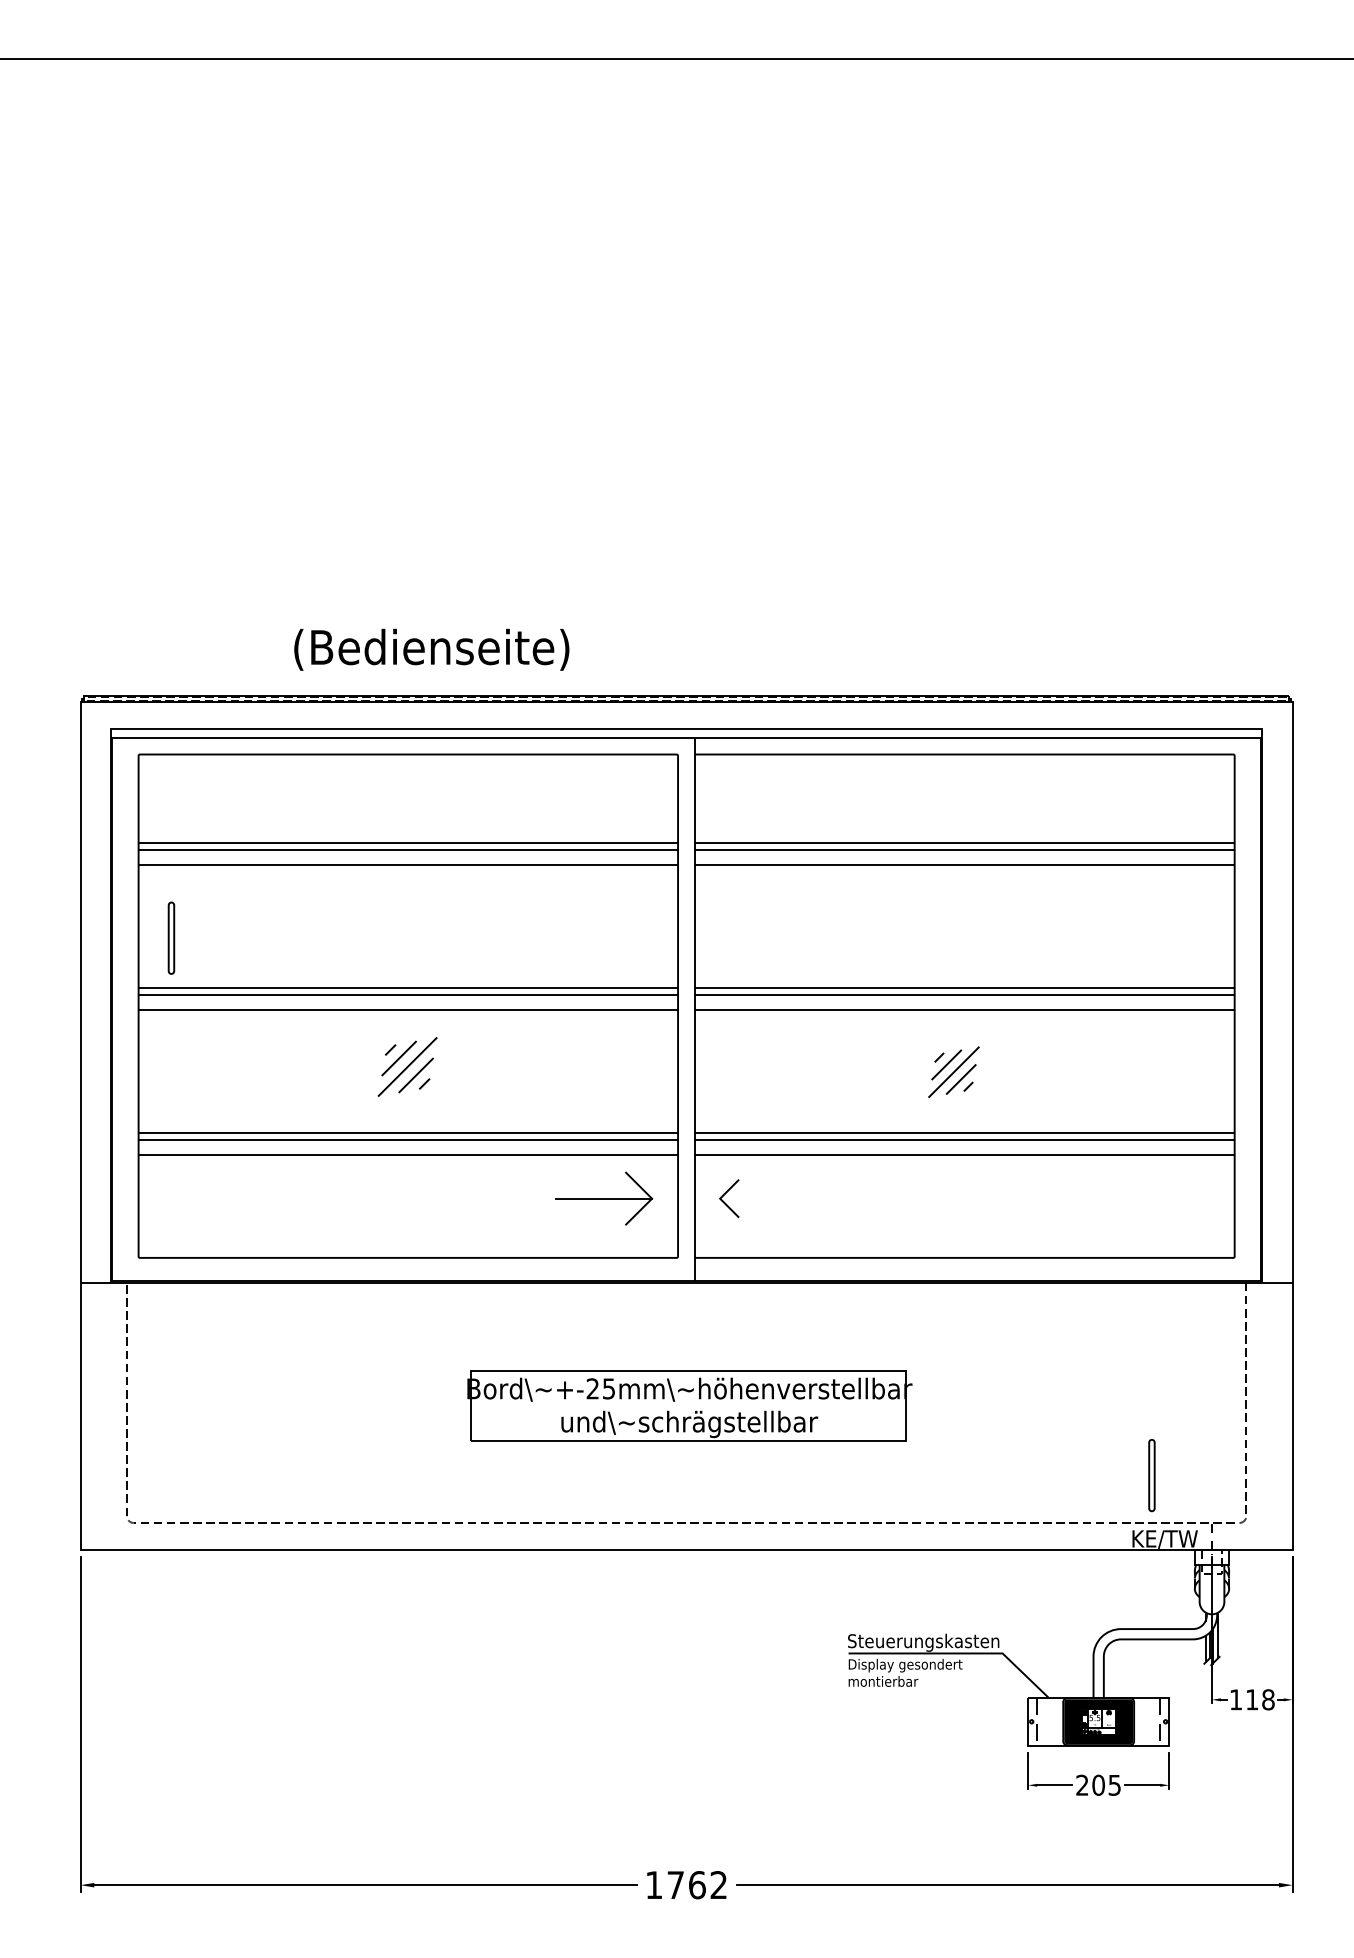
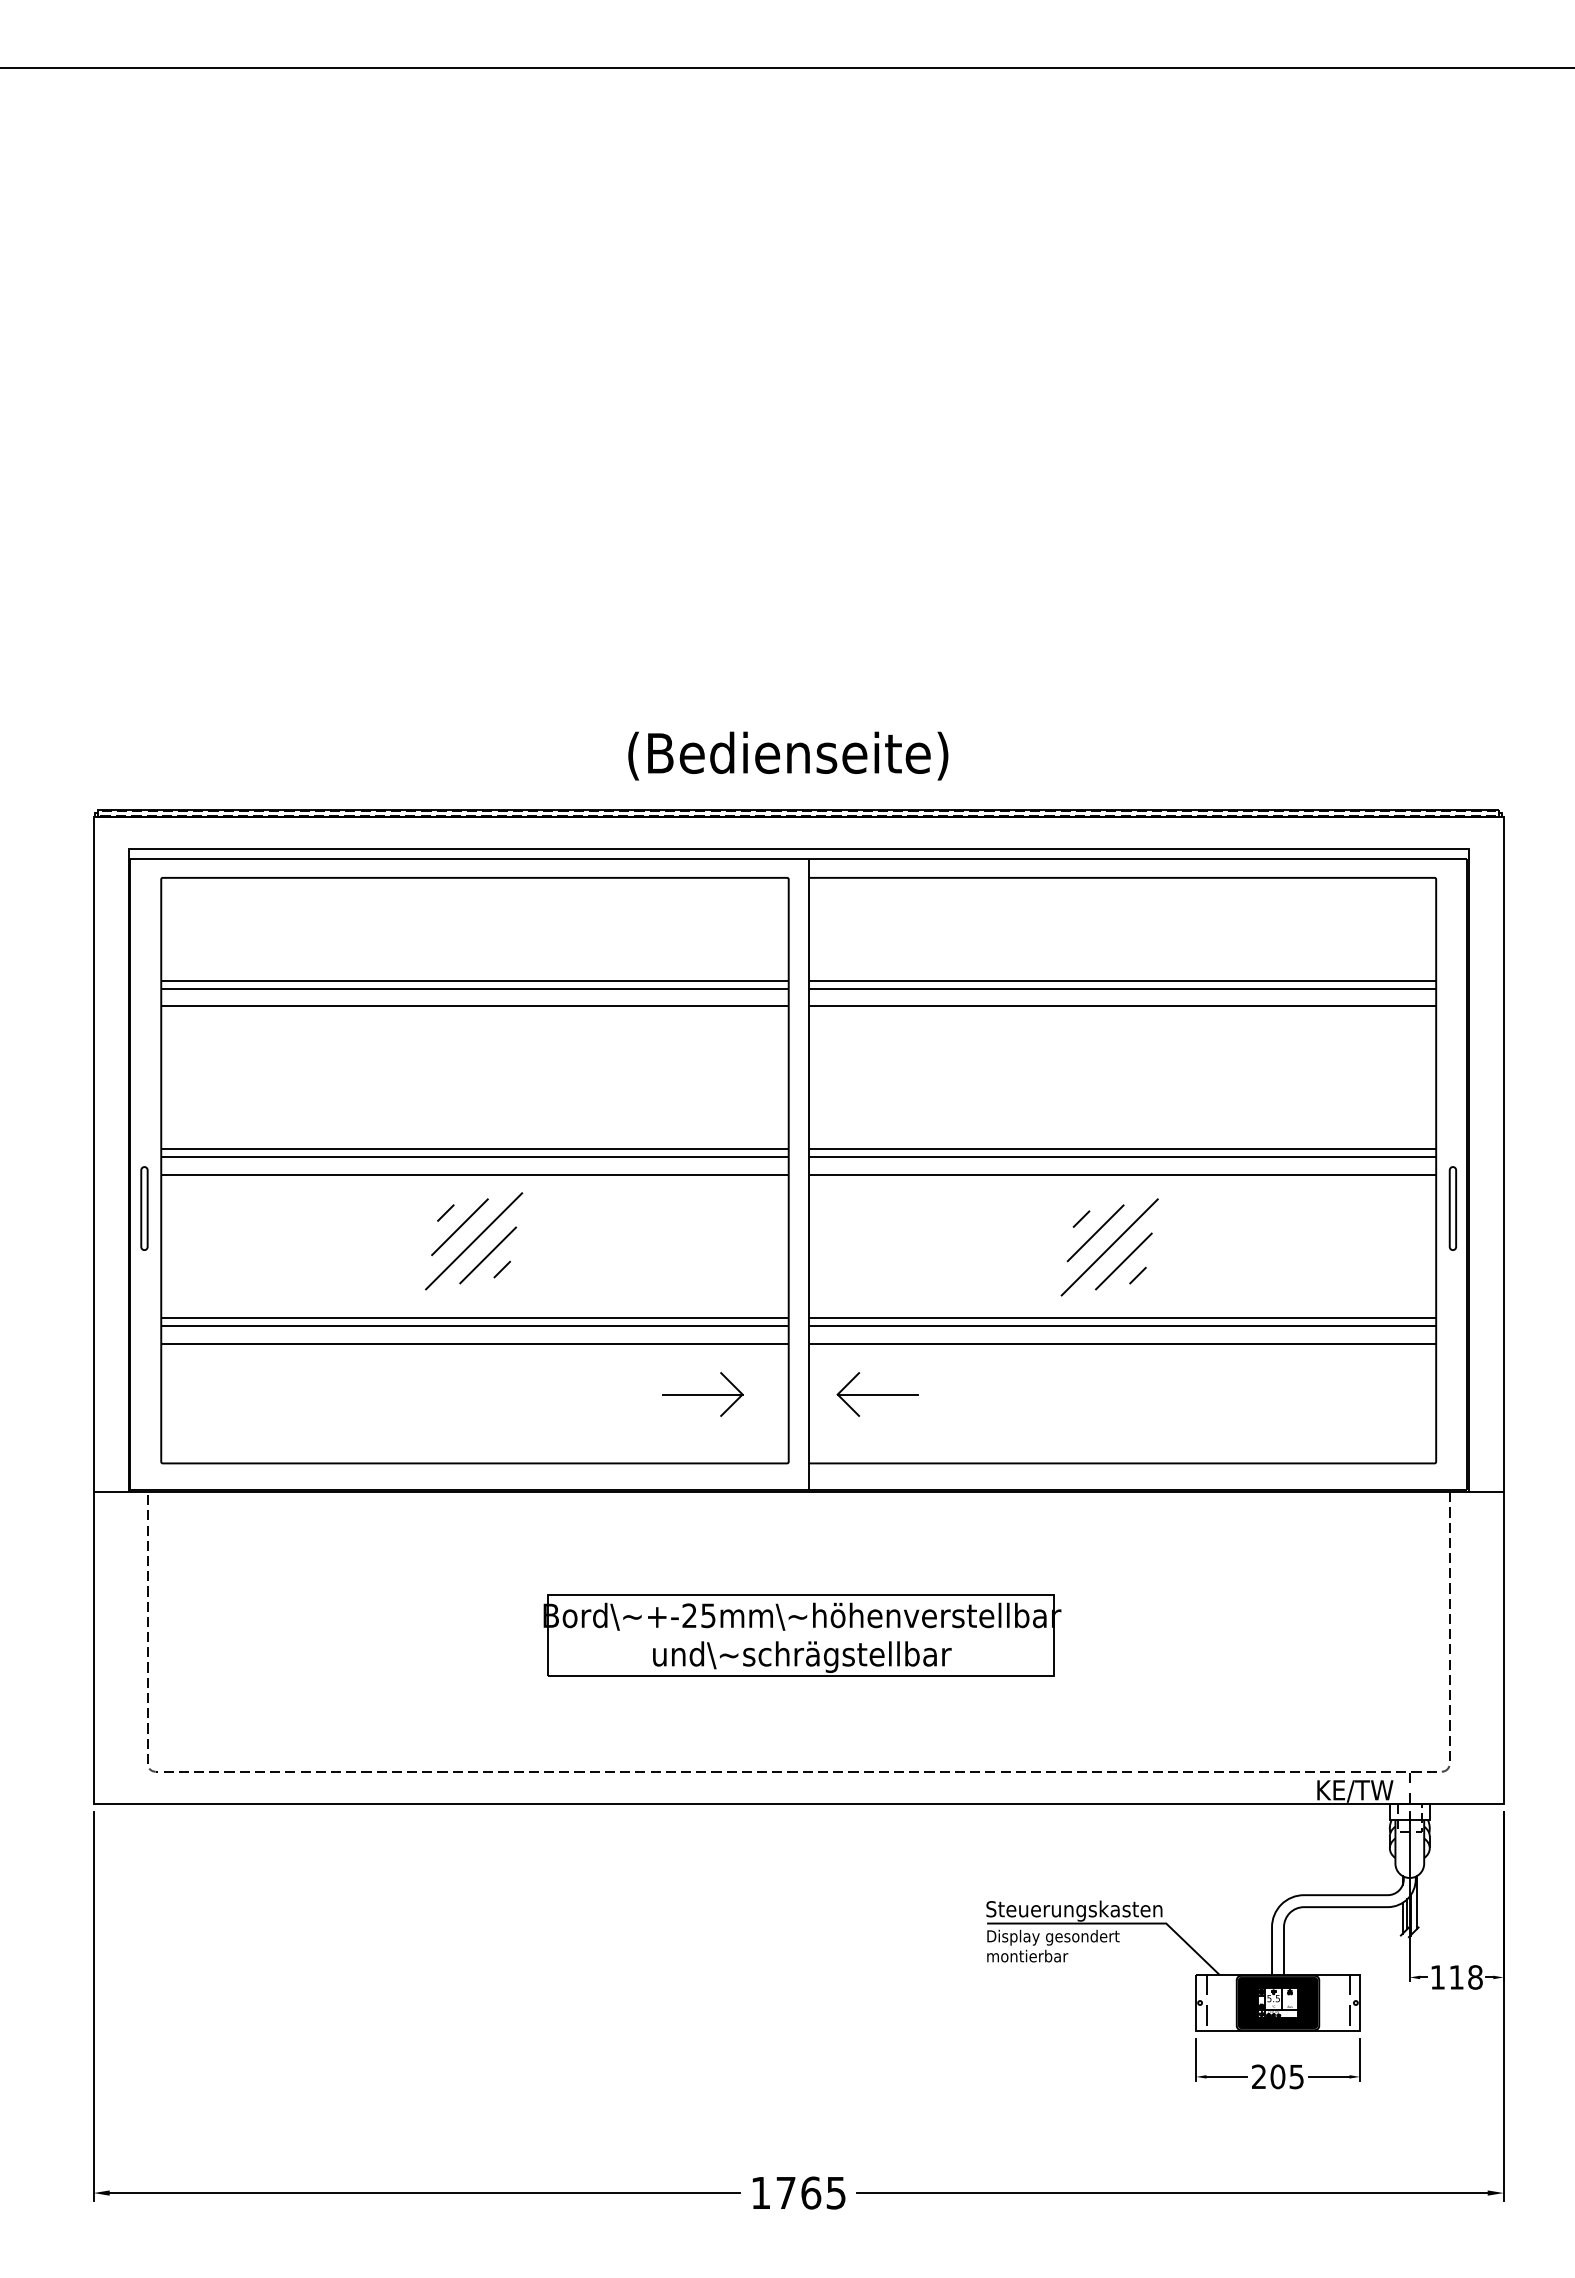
text: (431, 649) -> (788, 755), moved
part: (171, 938) -> (144, 1208), moved
part: (407, 1067) -> (474, 1241), size x1.43
part: (953, 1072) -> (1109, 1247), size x1.67
part: (603, 1198) -> (702, 1394), size x0.71
line: (754, 1198) -> (877, 1394), added
part: (1151, 1475) -> (1452, 1208), moved
text: (718, 1884) -> (835, 2192), 1762 -> 1765

